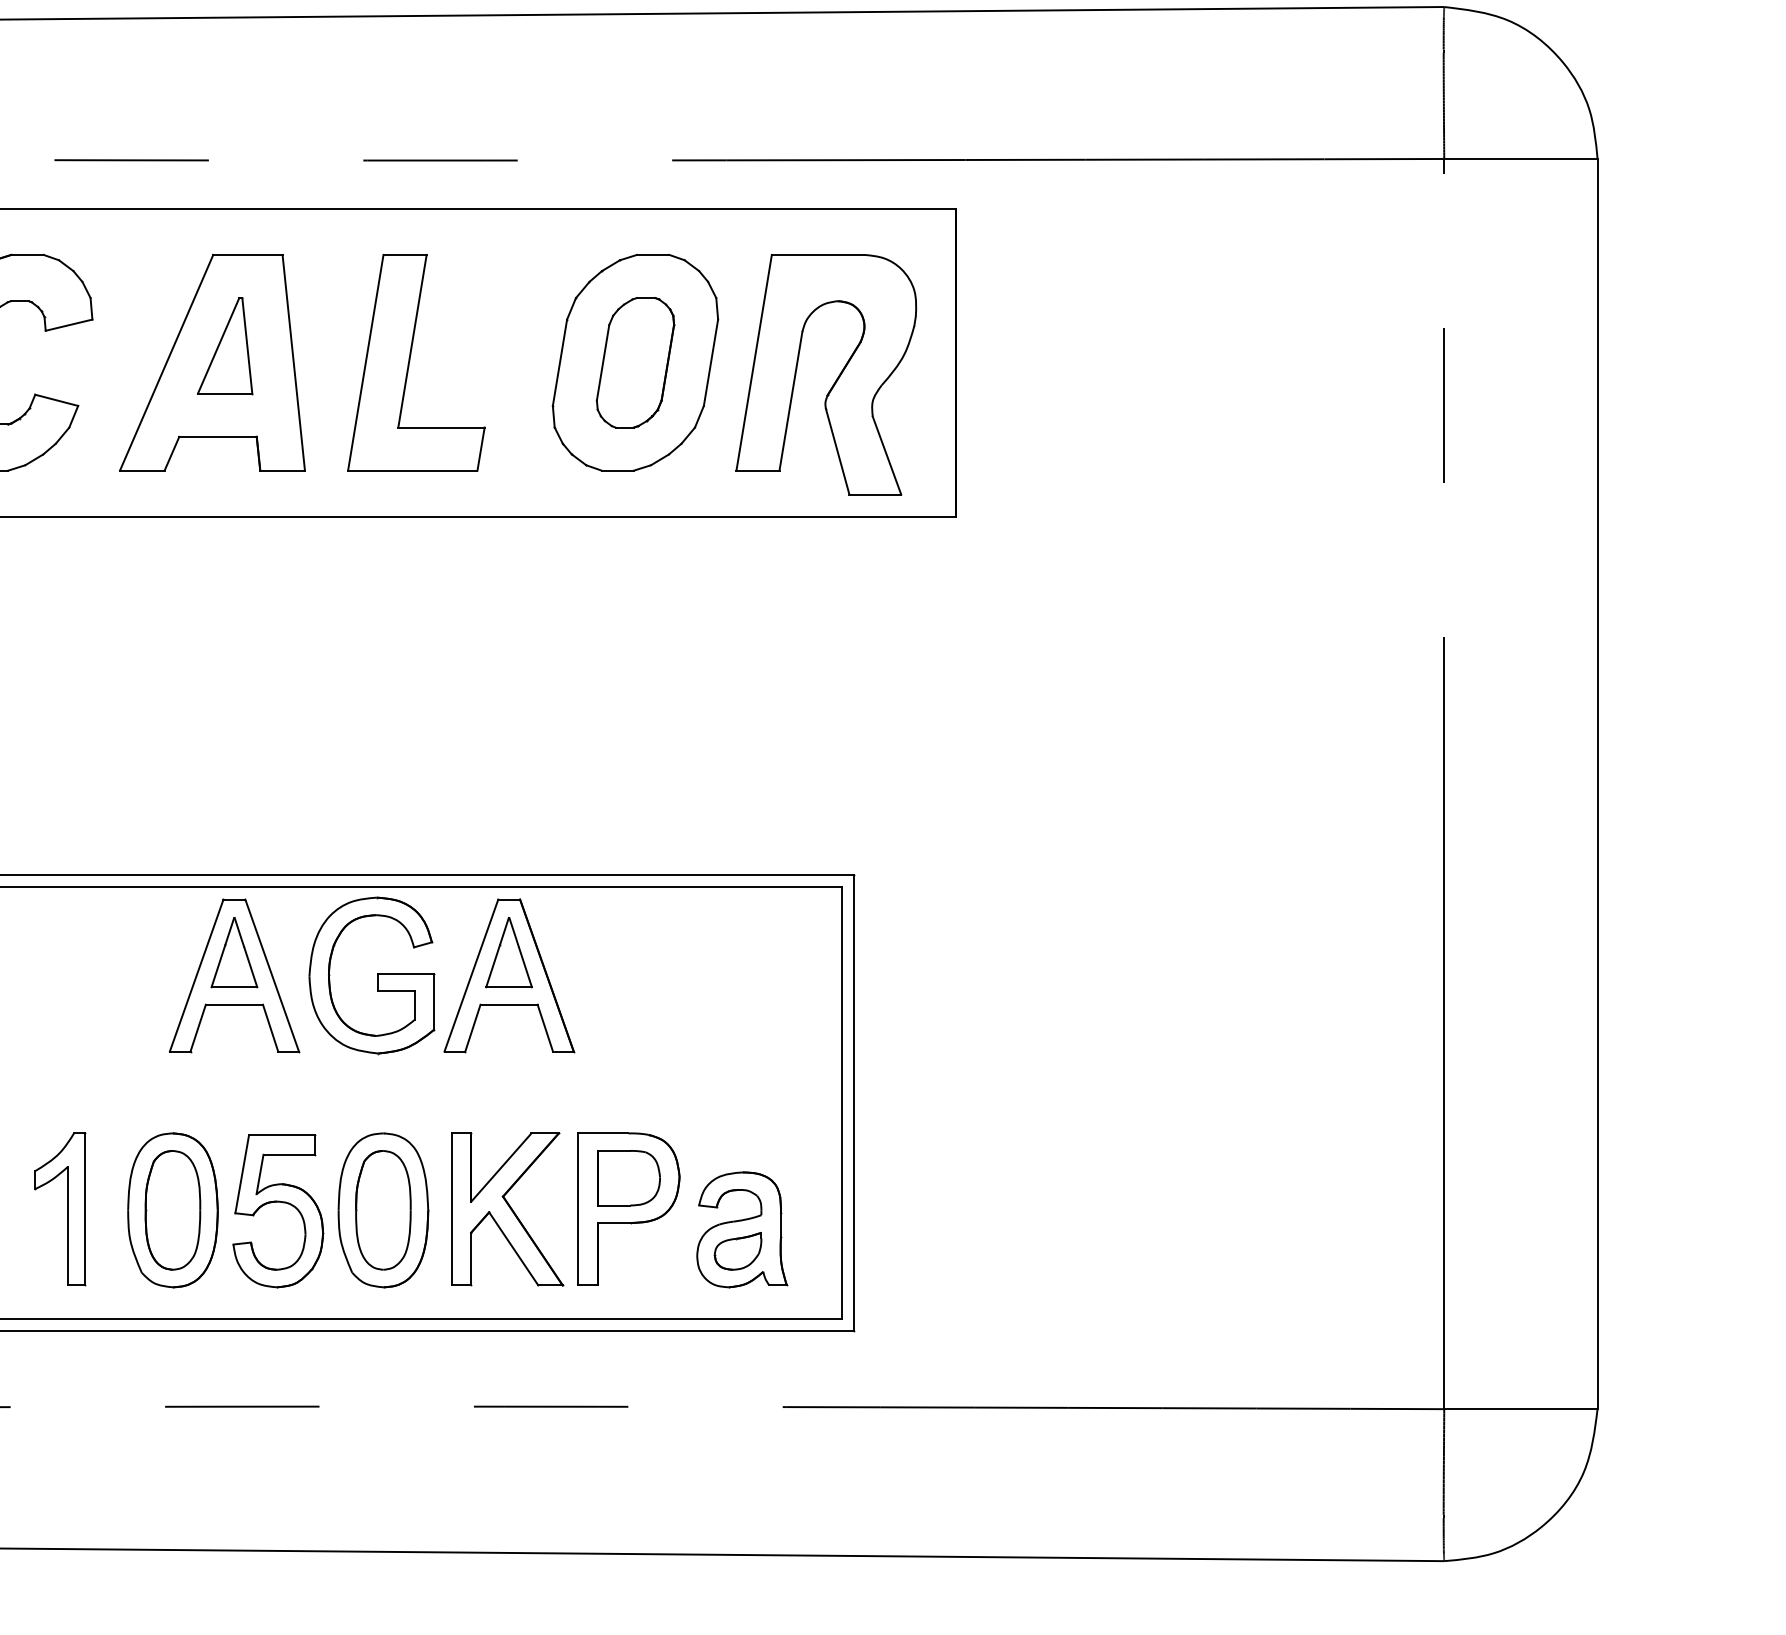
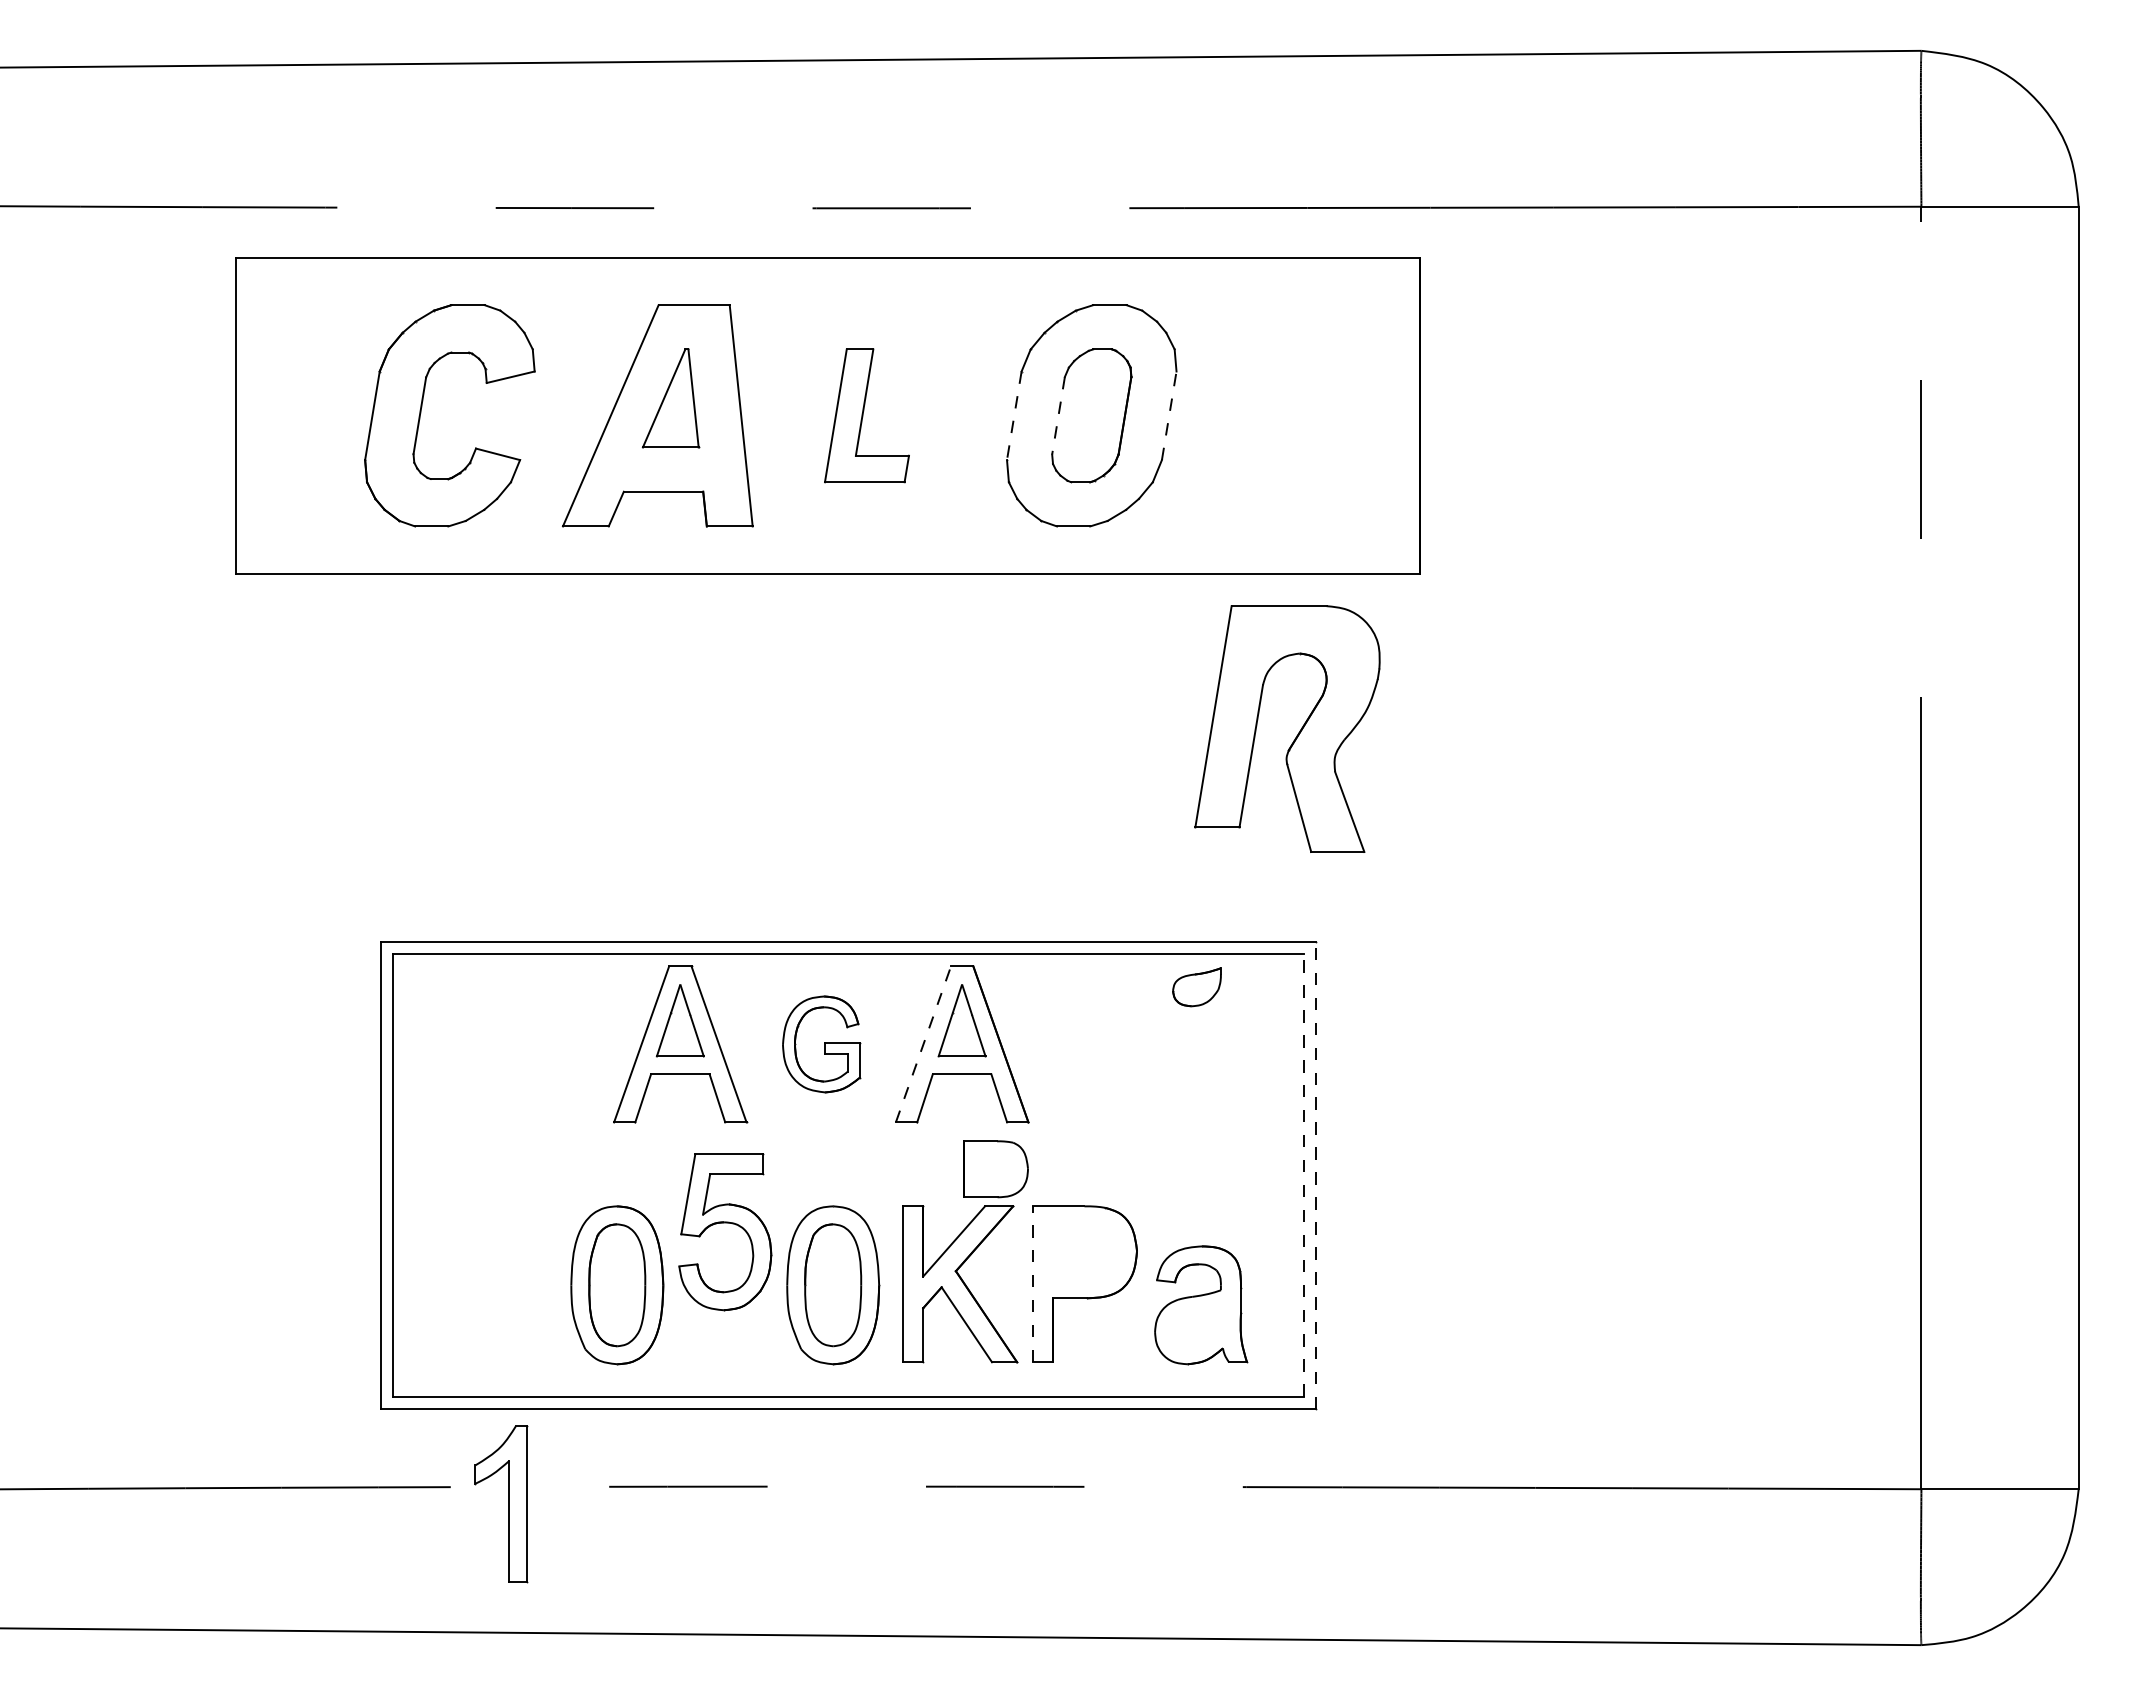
part: (415, 362) -> (866, 415), size x0.6
line: (560, 362) -> (1014, 415), solid -> dashed
line: (711, 362) -> (1169, 415), solid -> dashed
line: (603, 363) -> (1058, 416), solid -> dashed
part: (835, 381) -> (1296, 735), moved
part: (372, 975) -> (821, 1044), size x0.6
line: (471, 975) -> (923, 1044), solid -> dashed
line: (841, 1102) -> (1303, 1174), solid -> dashed
line: (854, 1103) -> (1316, 1175), solid -> dashed
part: (628, 1178) -> (995, 1169), moved
part: (278, 1202) -> (725, 1223), moved
part: (66, 1209) -> (508, 1504), moved
line: (578, 1209) -> (1033, 1284), solid -> dashed
part: (737, 1251) -> (1196, 987), moved

